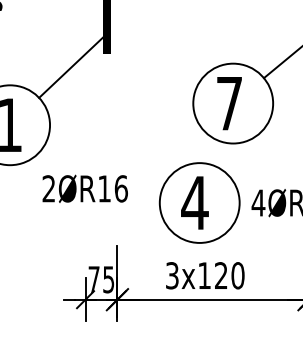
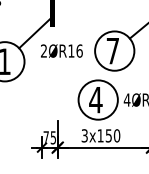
text: (84, 187) -> (61, 50), moved
text: (220, 275) -> (108, 135), 3x120 -> 3x150

